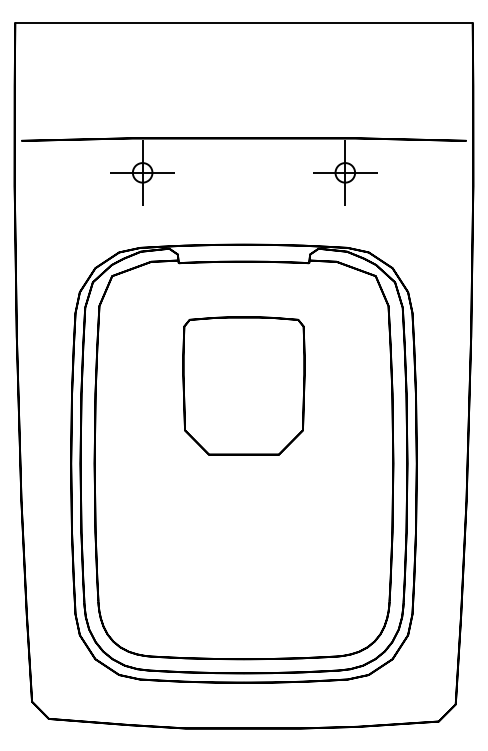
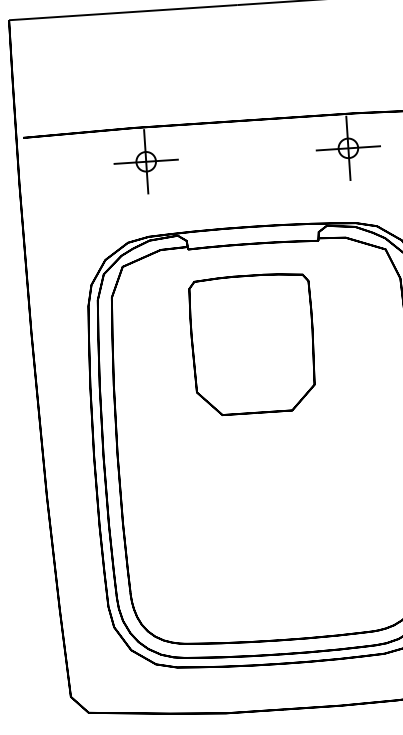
part: (243, 385) -> (252, 343), moved

